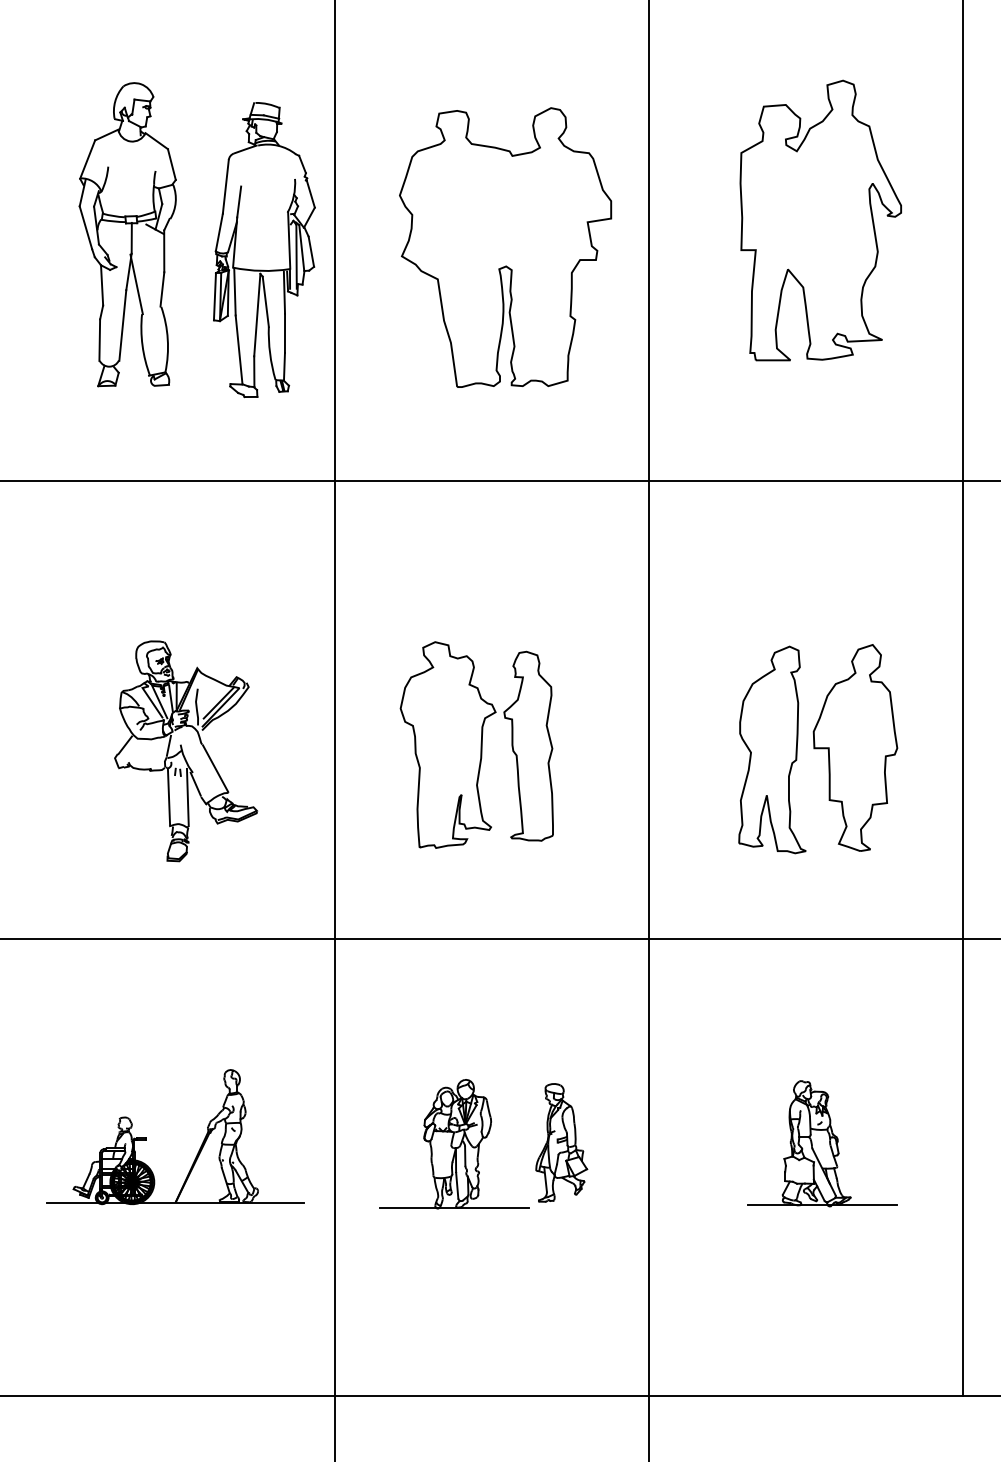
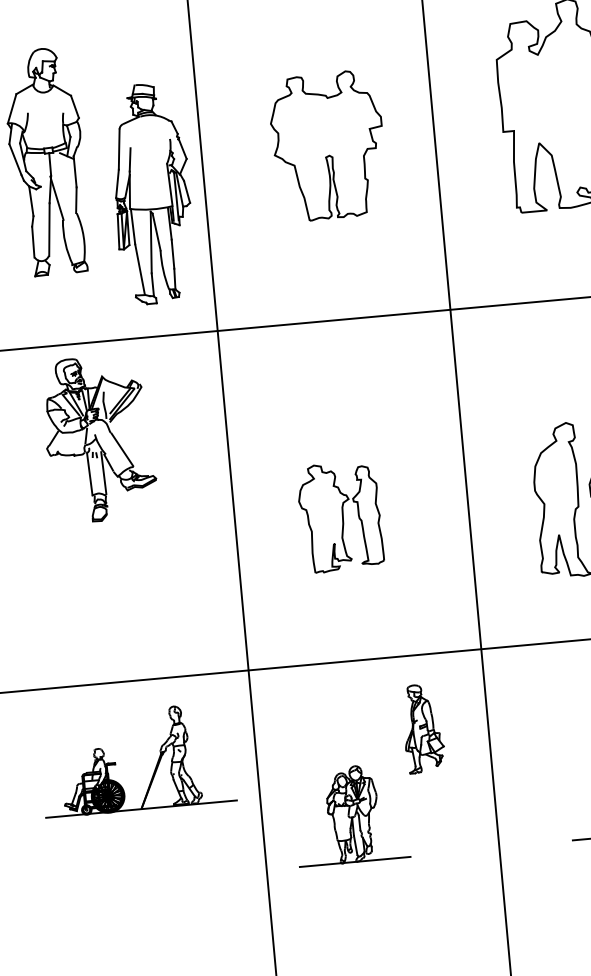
part: (505, 247) -> (328, 145), size x0.7
part: (264, 250) -> (152, 194), moved
part: (476, 744) -> (340, 516), size x0.7
part: (186, 751) -> (99, 439), moved
part: (561, 1142) -> (423, 728), moved
part: (199, 1148) -> (155, 766), moved

